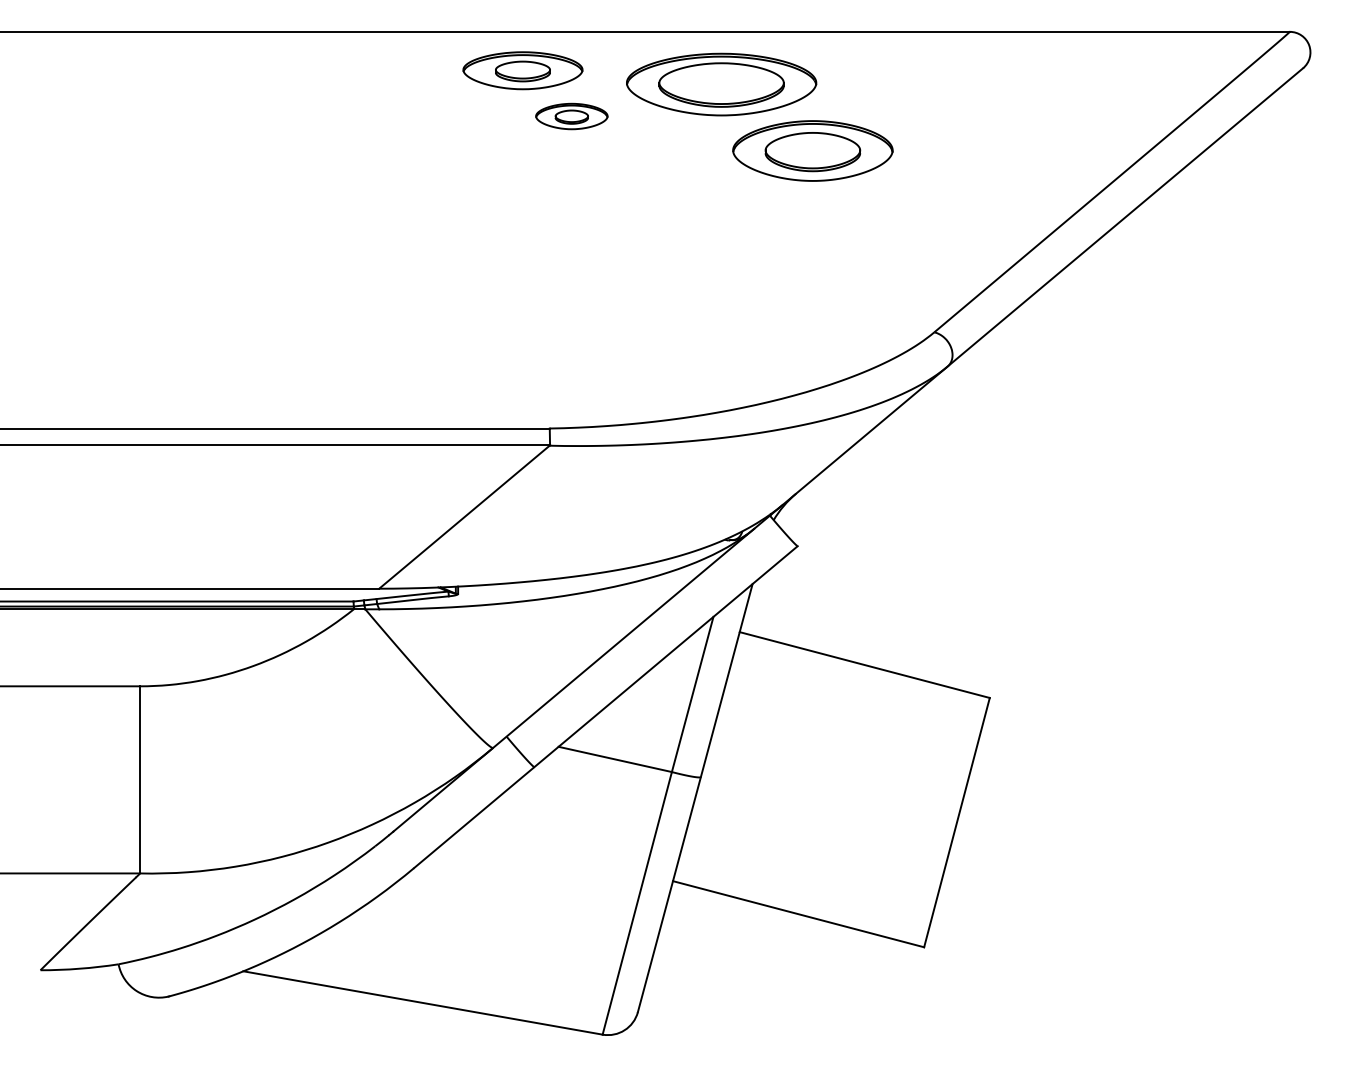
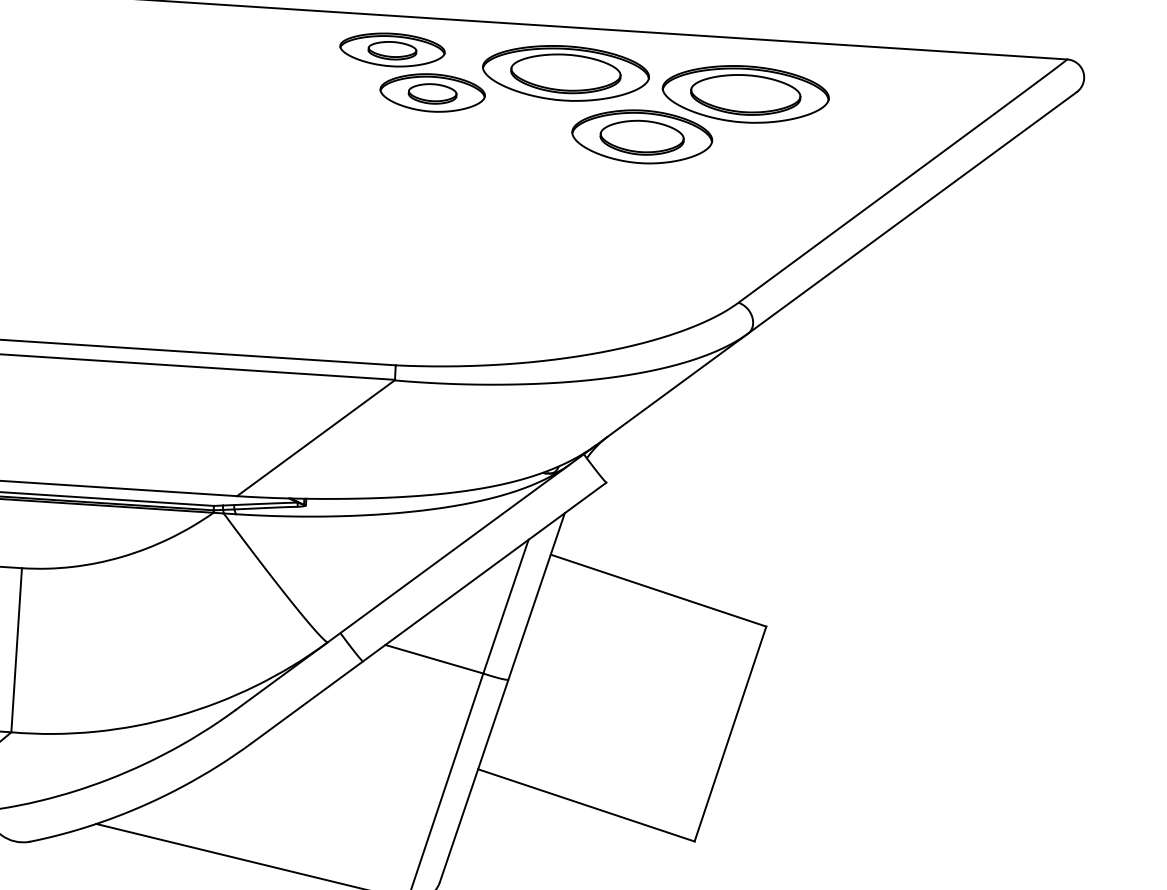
part: (926, 94) -> (745, 93), added
part: (571, 116) -> (432, 92), size x1.67

